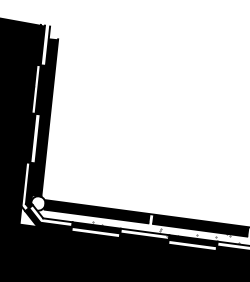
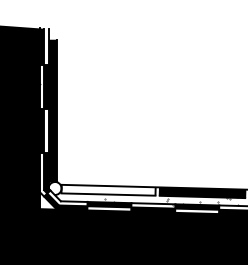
fill: (97, 210) -> (108, 189), removed

